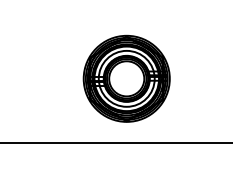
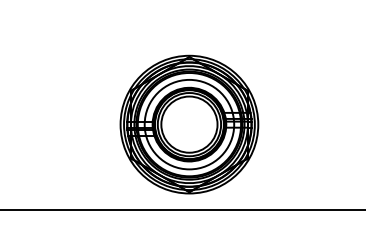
part: (126, 78) -> (189, 124), moved

